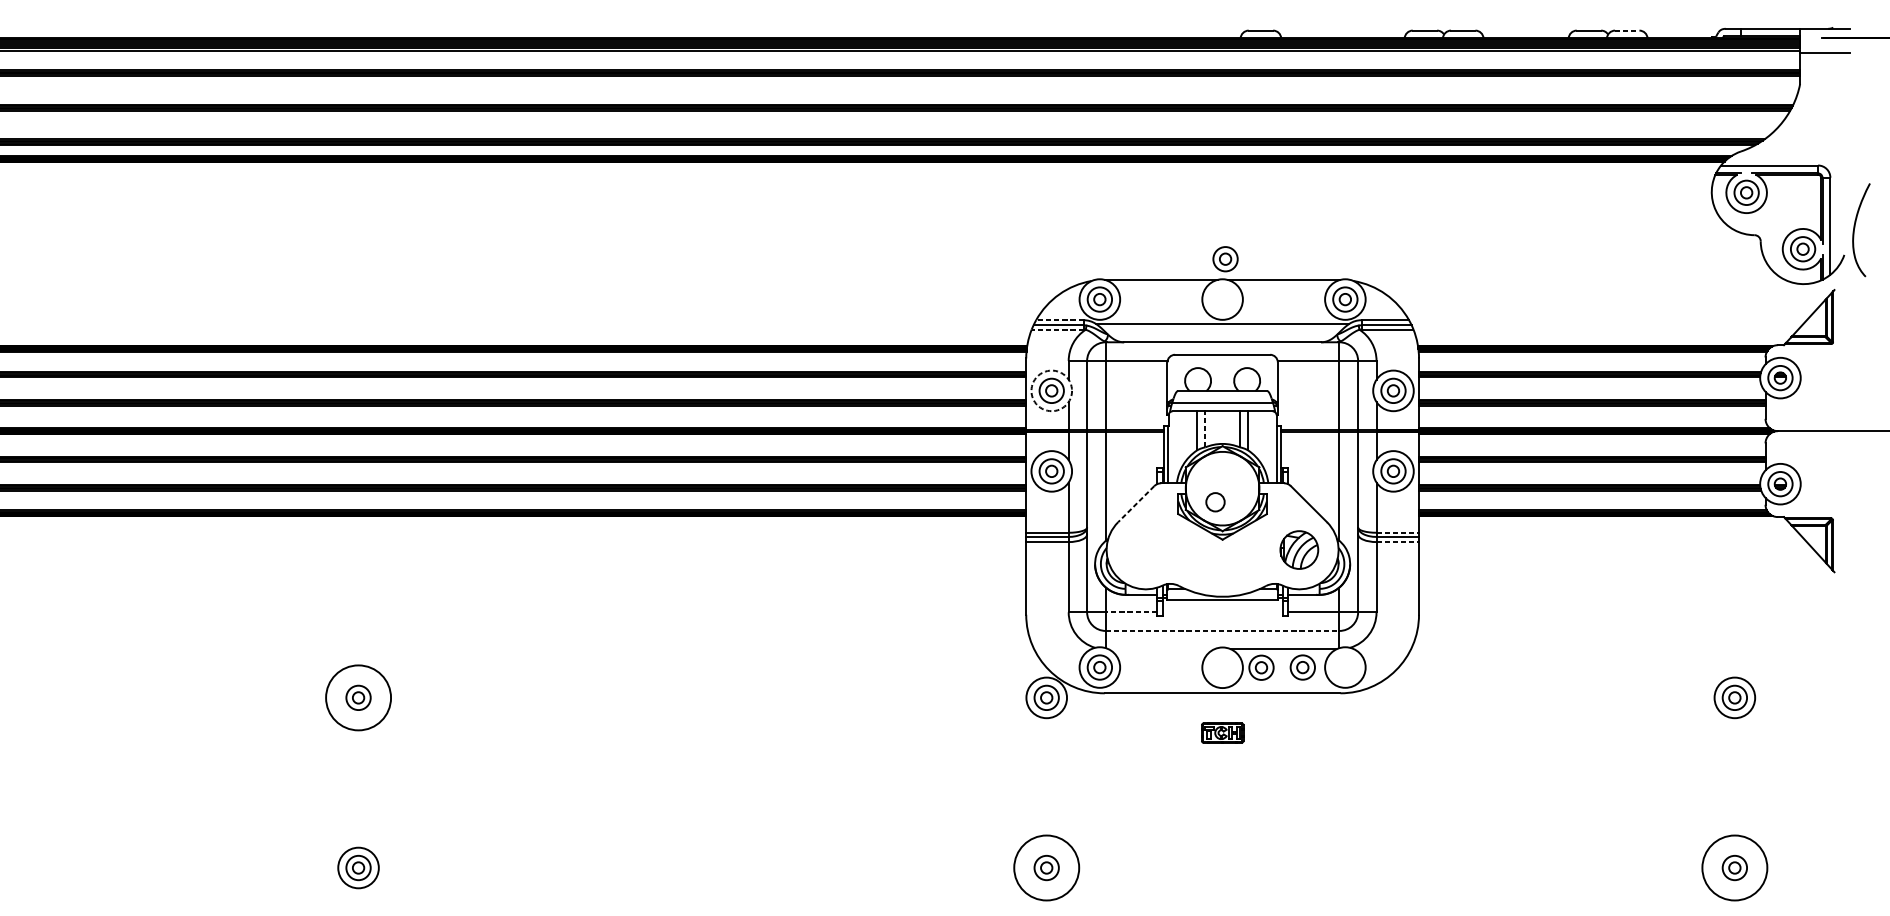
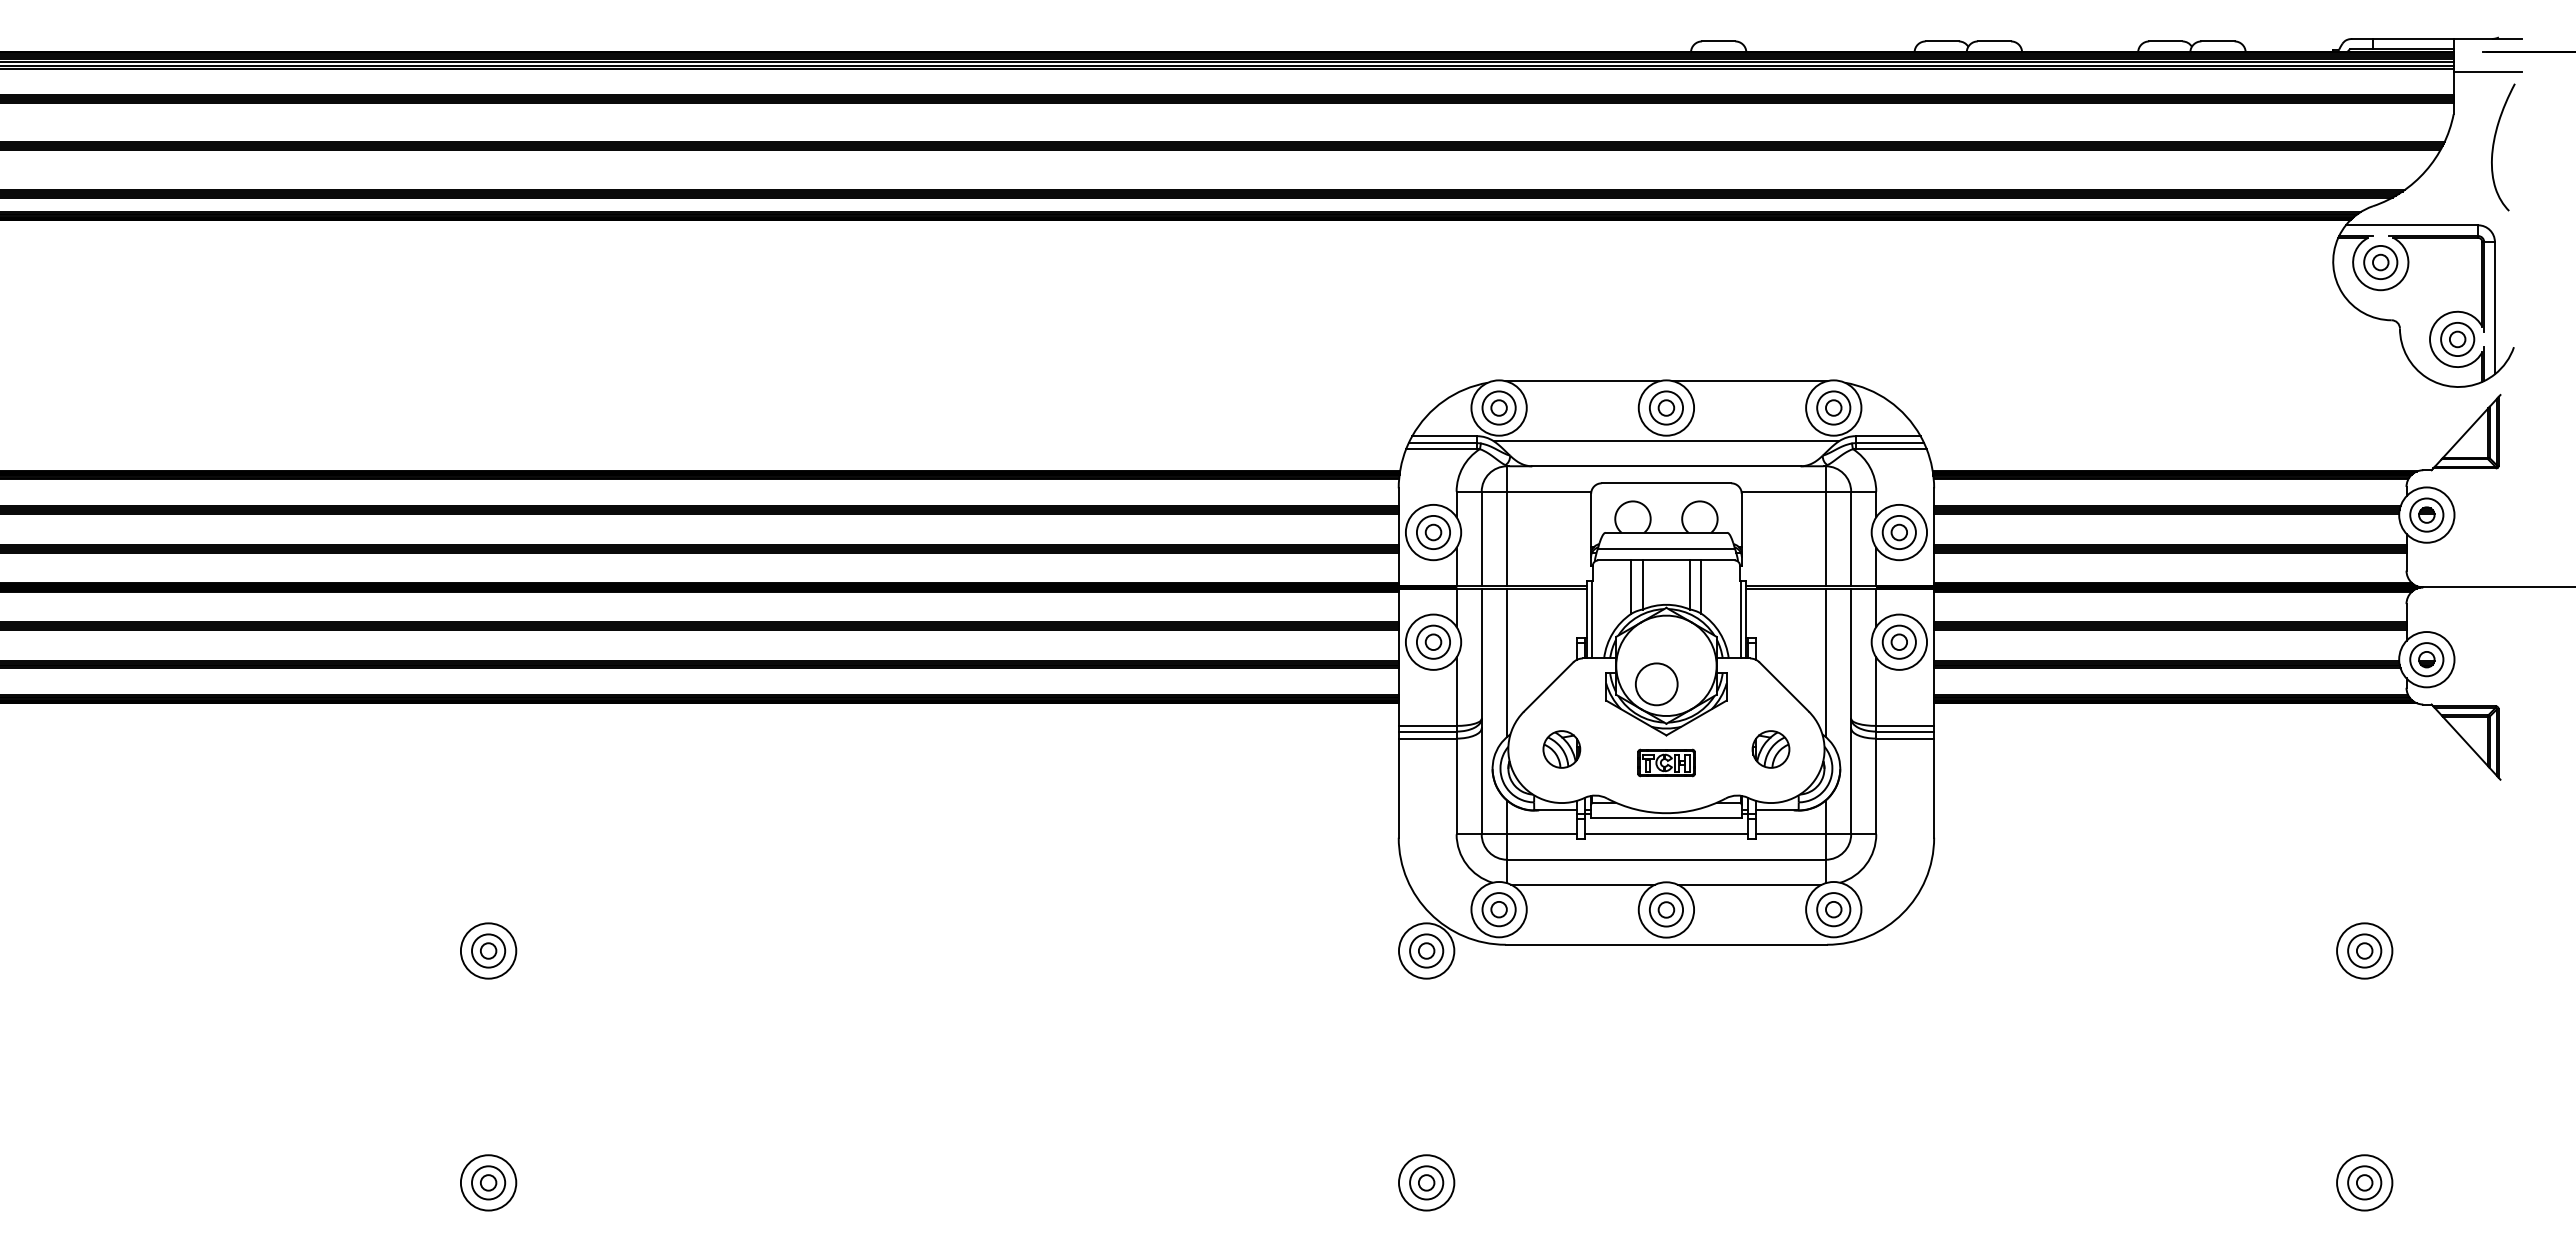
line: (1627, 30) -> (2218, 41), dashed -> solid
curve: (1855, 228) -> (2494, 145), moved
part: (1225, 258) -> (1666, 407), moved
line: (1059, 320) -> (1444, 436), dashed -> solid
line: (1057, 329) -> (1441, 448), dashed -> solid
circle: (1051, 390) -> (1433, 532), dashed -> solid
line: (1205, 429) -> (1642, 584), dashed -> solid
circle: (1215, 502) -> (1656, 684), size x1.67
line: (1136, 503) -> (1548, 686), dashed -> solid
line: (1397, 532) -> (1905, 725), dashed -> solid
line: (1397, 541) -> (1905, 738), dashed -> solid
part: (1145, 550) -> (1561, 749), added
part: (1298, 550) -> (1770, 749), size x0.71
line: (1130, 612) -> (1541, 834), dashed -> solid
line: (1222, 612) -> (1666, 834), added
line: (1222, 630) -> (1666, 859), dashed -> solid
line: (1161, 649) -> (1582, 884), added
part: (1261, 667) -> (1666, 909), moved
part: (1302, 667) -> (1833, 909), moved
circle: (358, 697) -> (488, 950), size x0.62
part: (1222, 732) -> (1666, 762), moved
circle: (1046, 867) -> (1426, 1182), size x0.62
circle: (1734, 867) -> (2364, 1182), size x0.62

